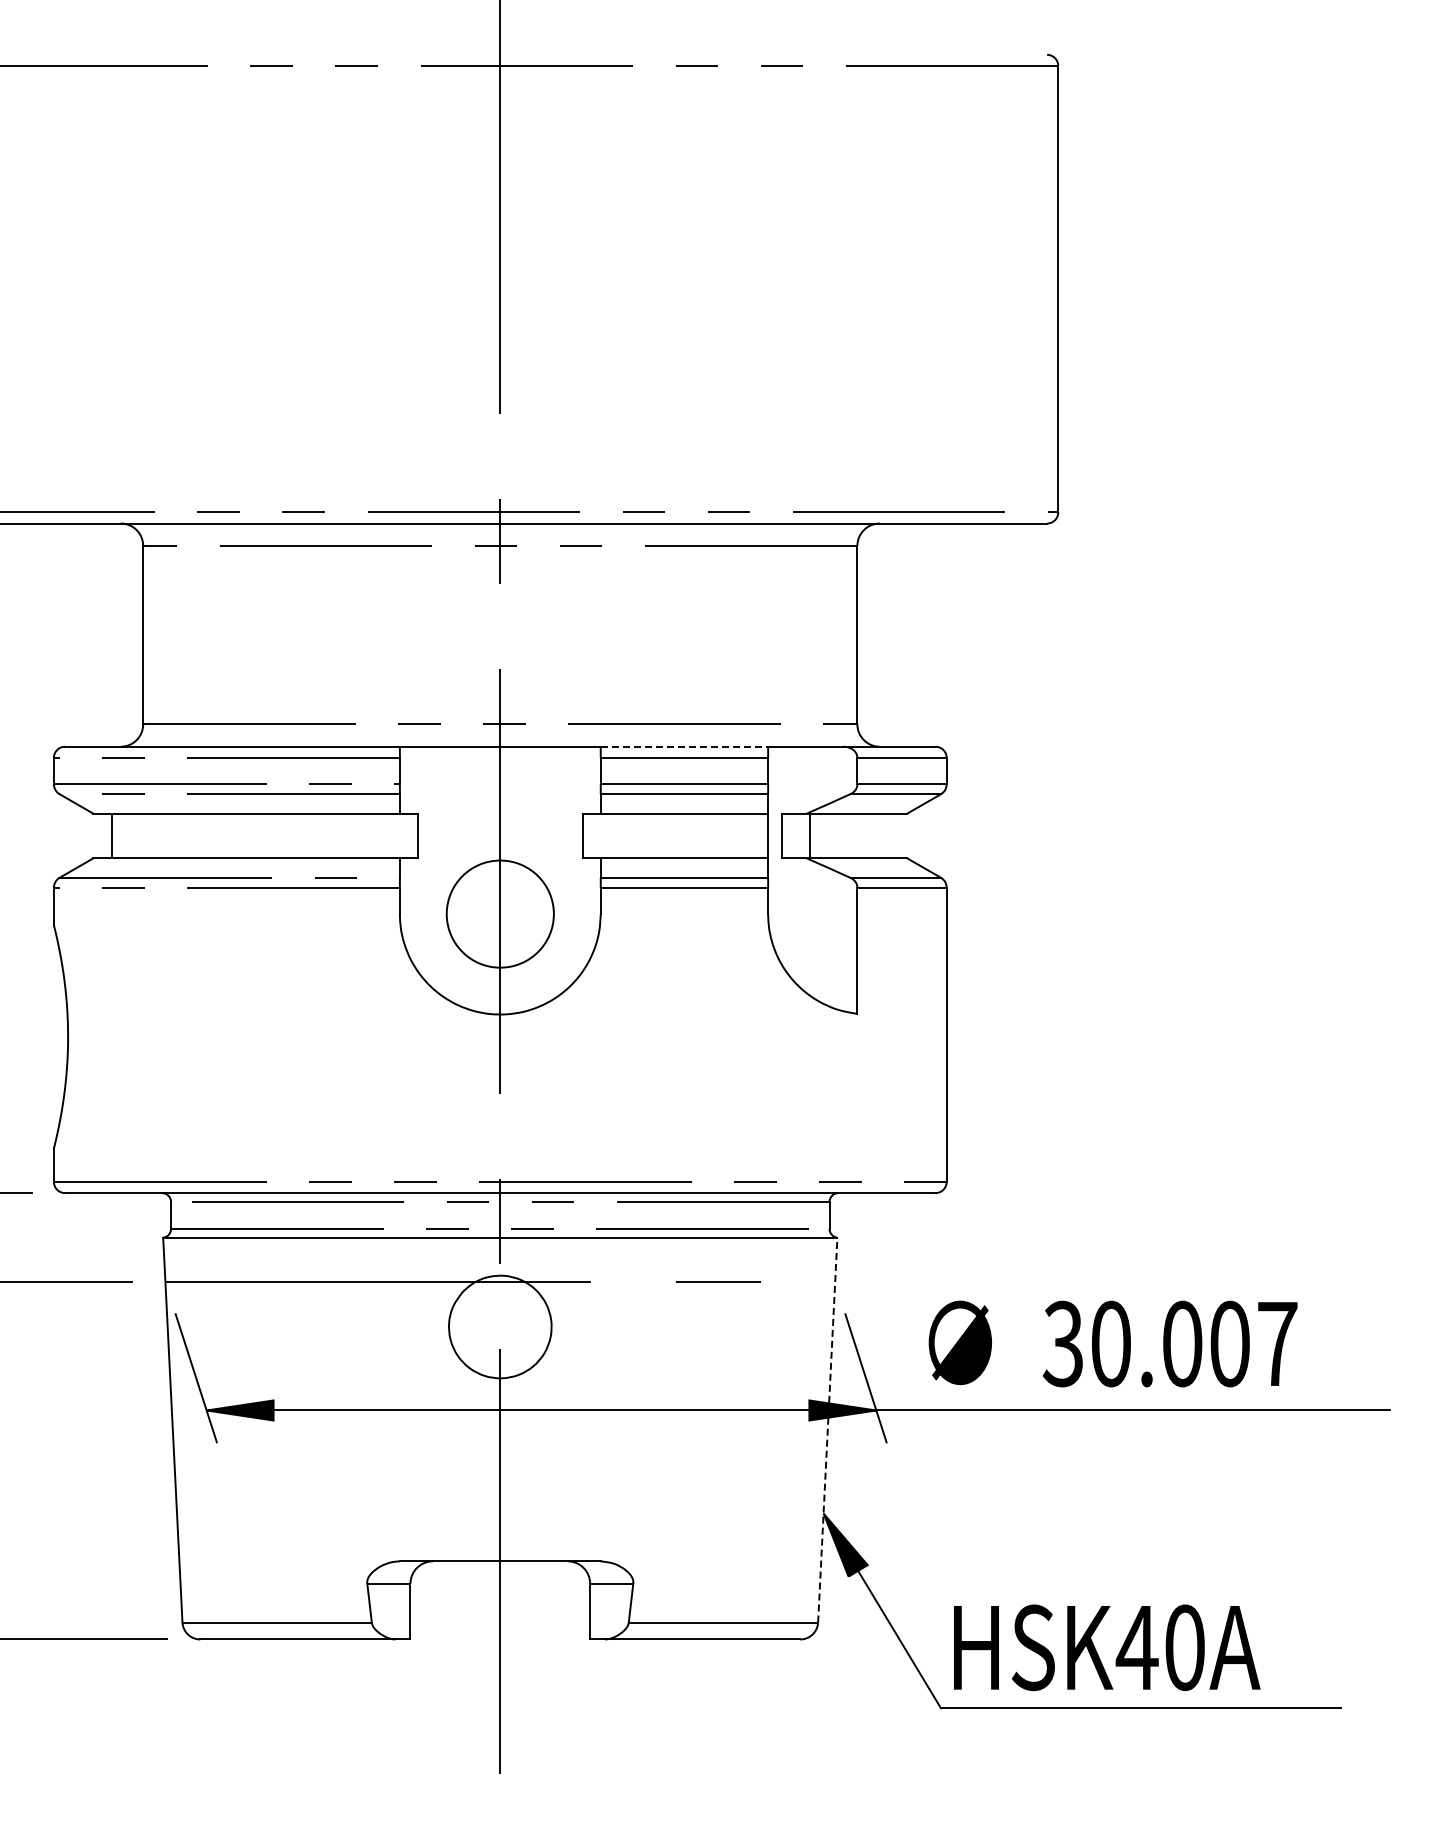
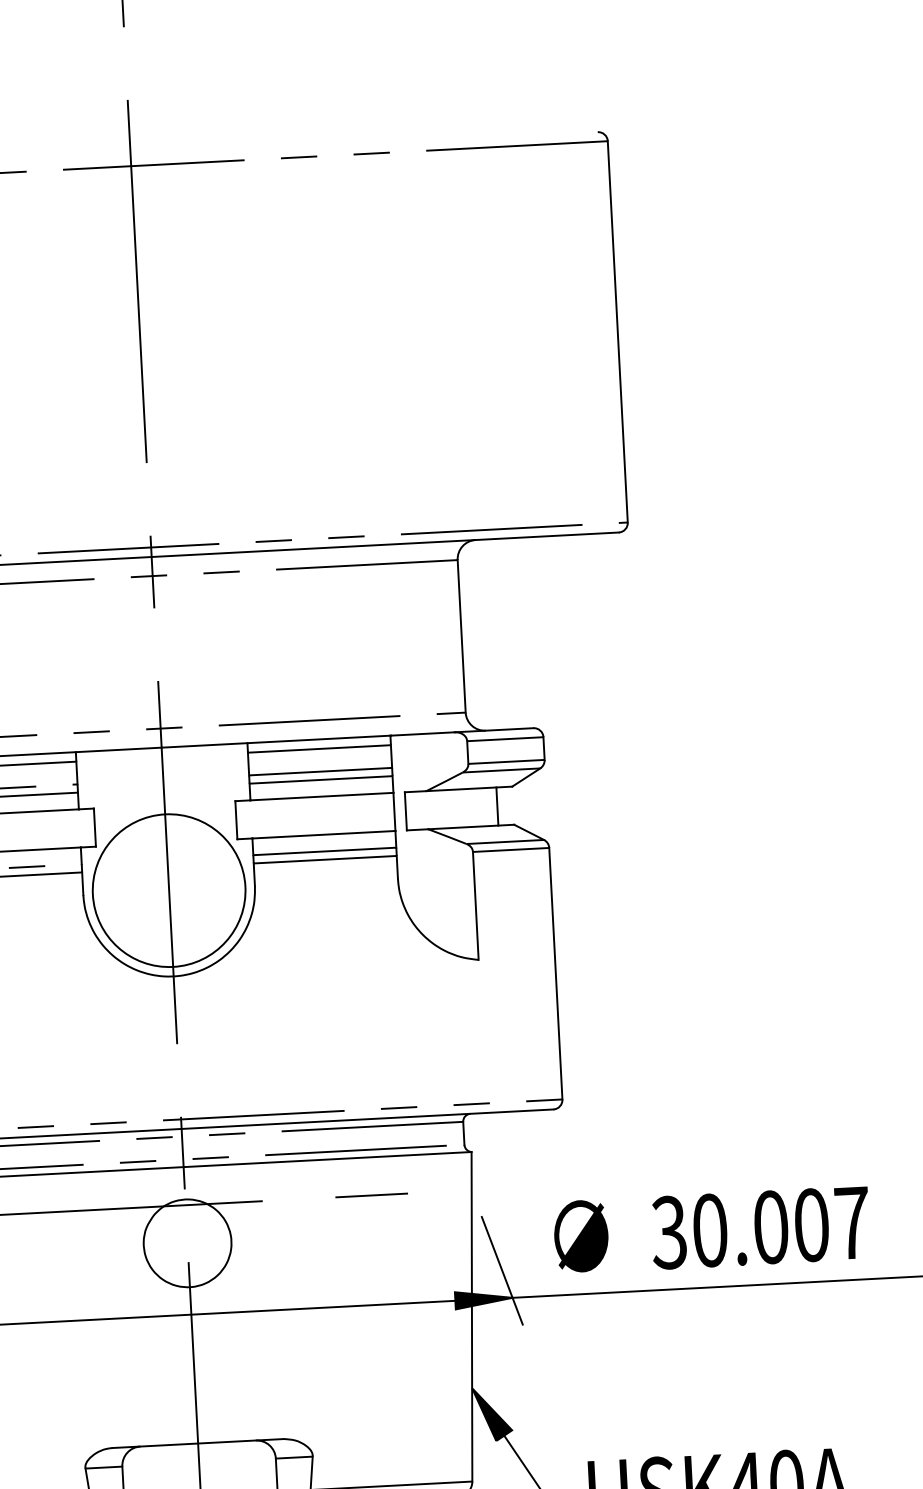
line: (684, 746) -> (318, 739), dashed -> solid
line: (809, 835) -> (497, 806), moved
circle: (500, 913) -> (169, 890), size x1.67
line: (827, 1430) -> (471, 1317), dashed -> solid

